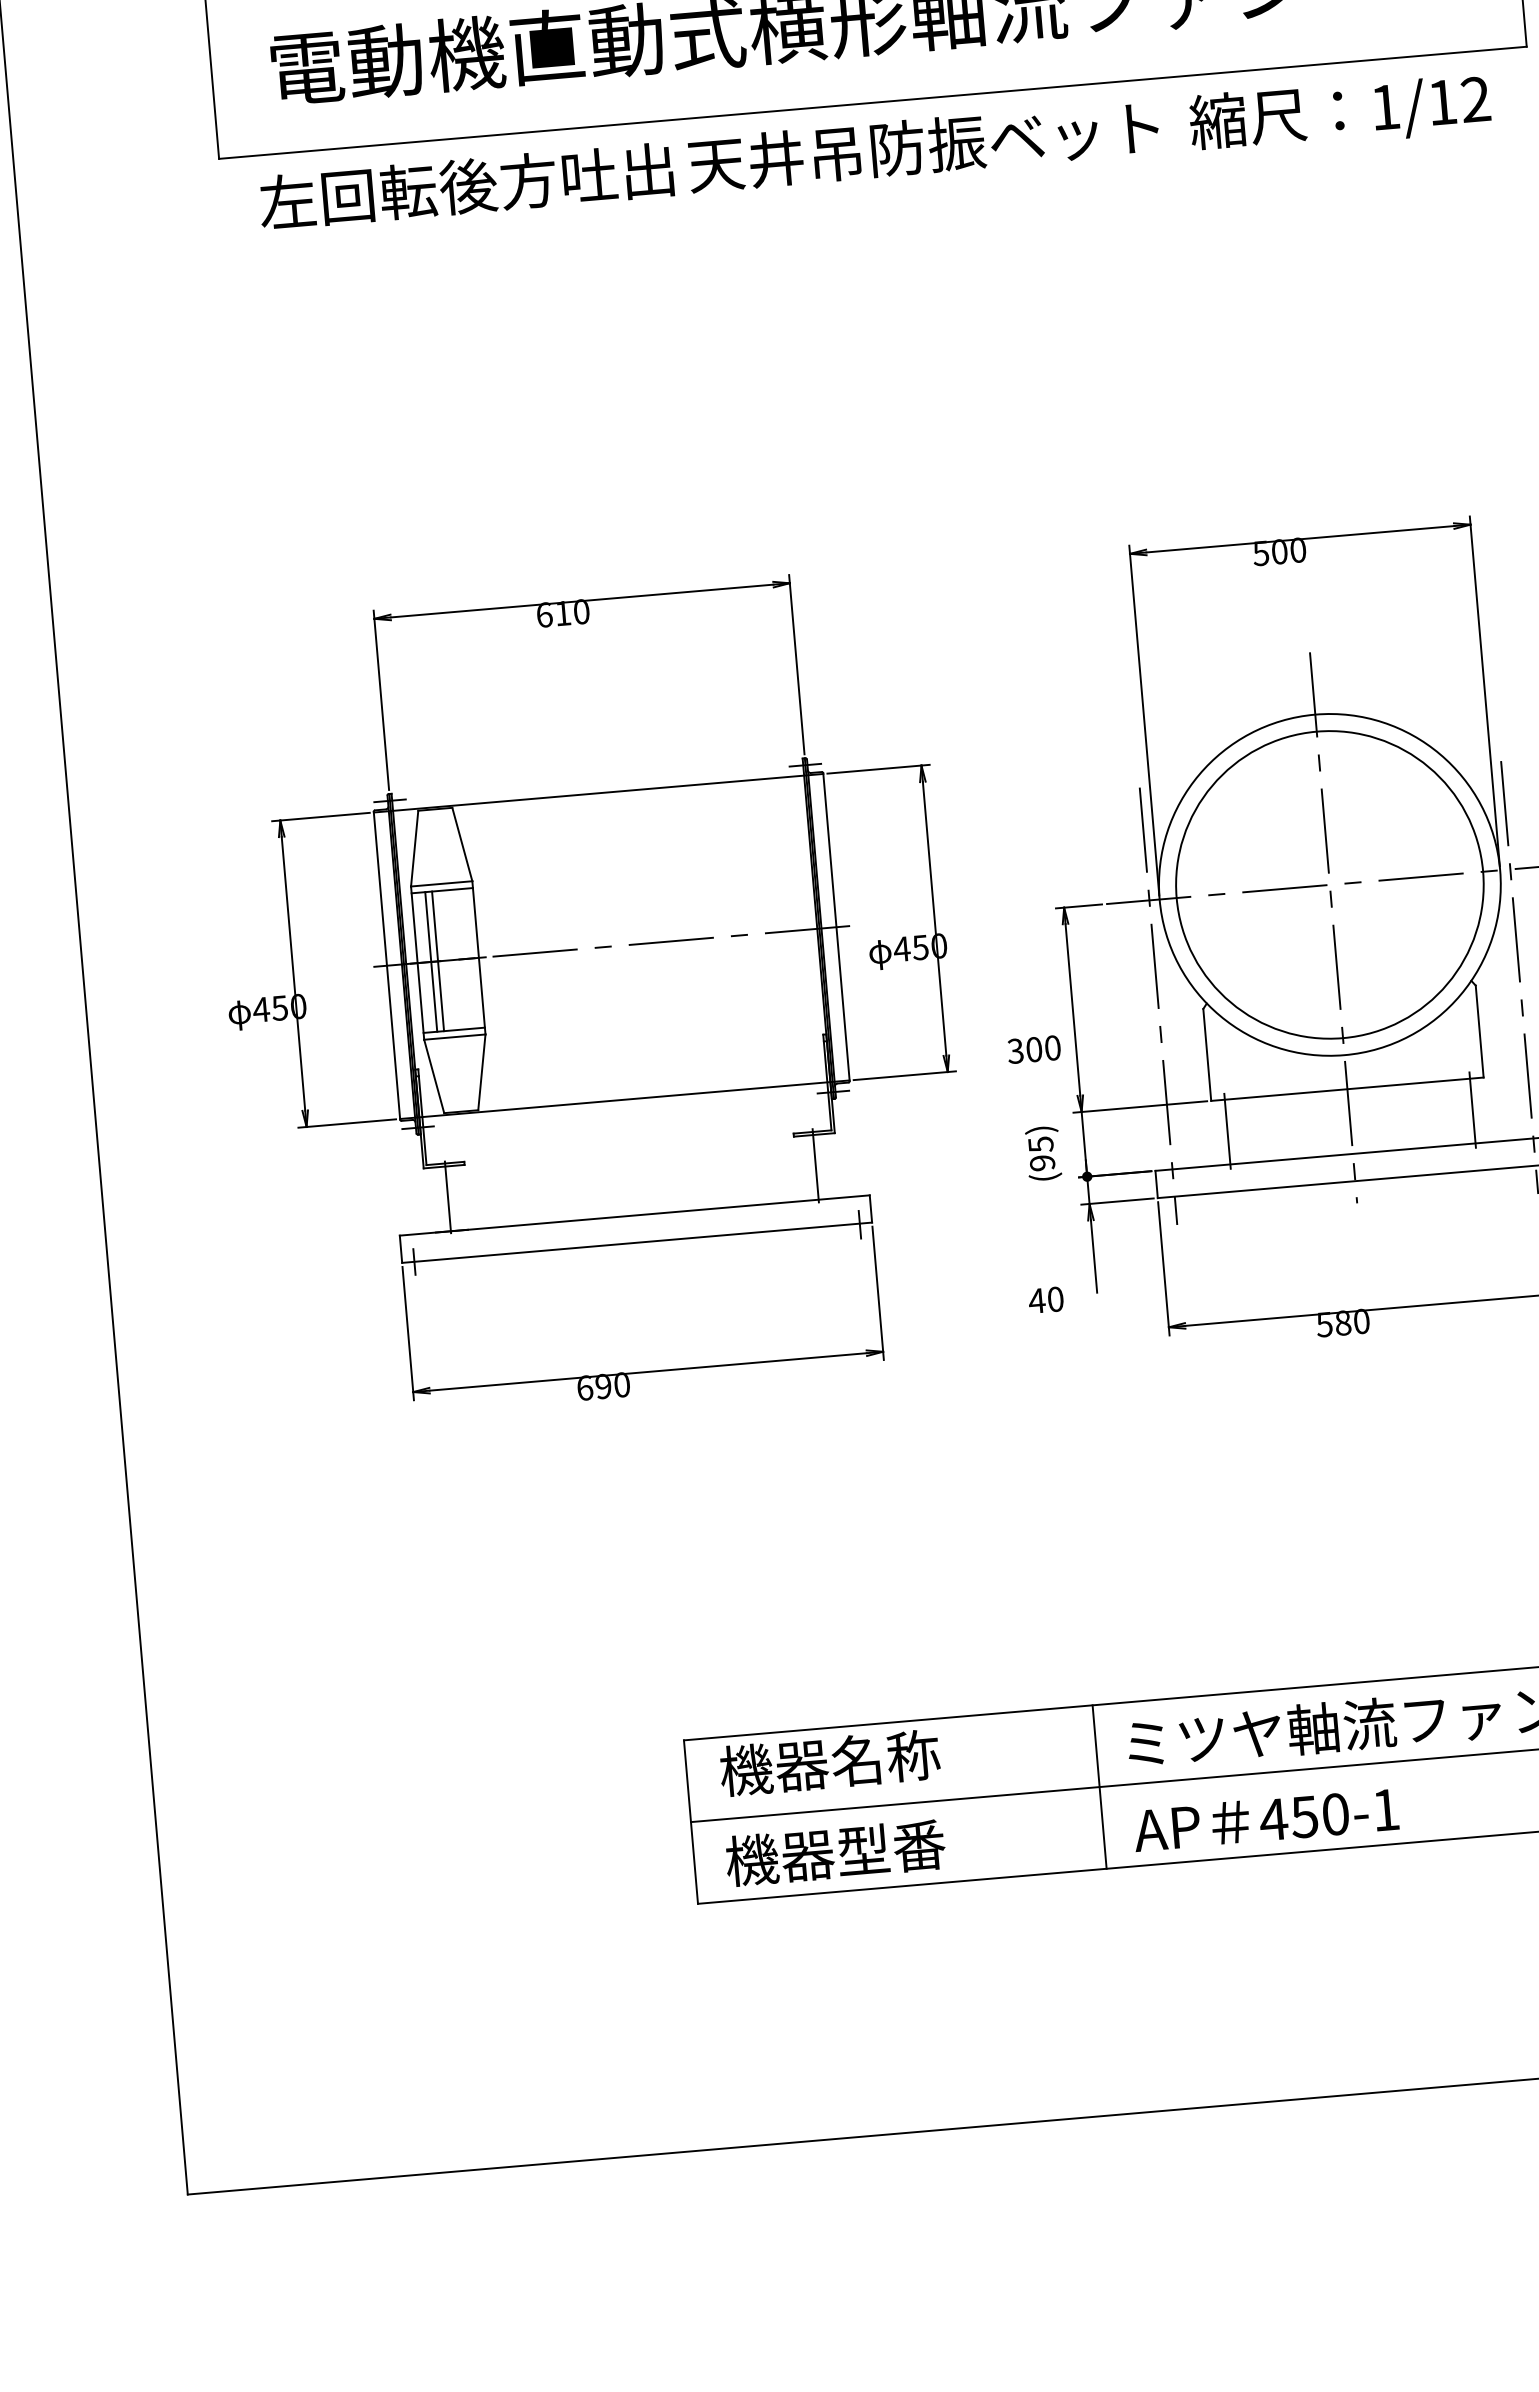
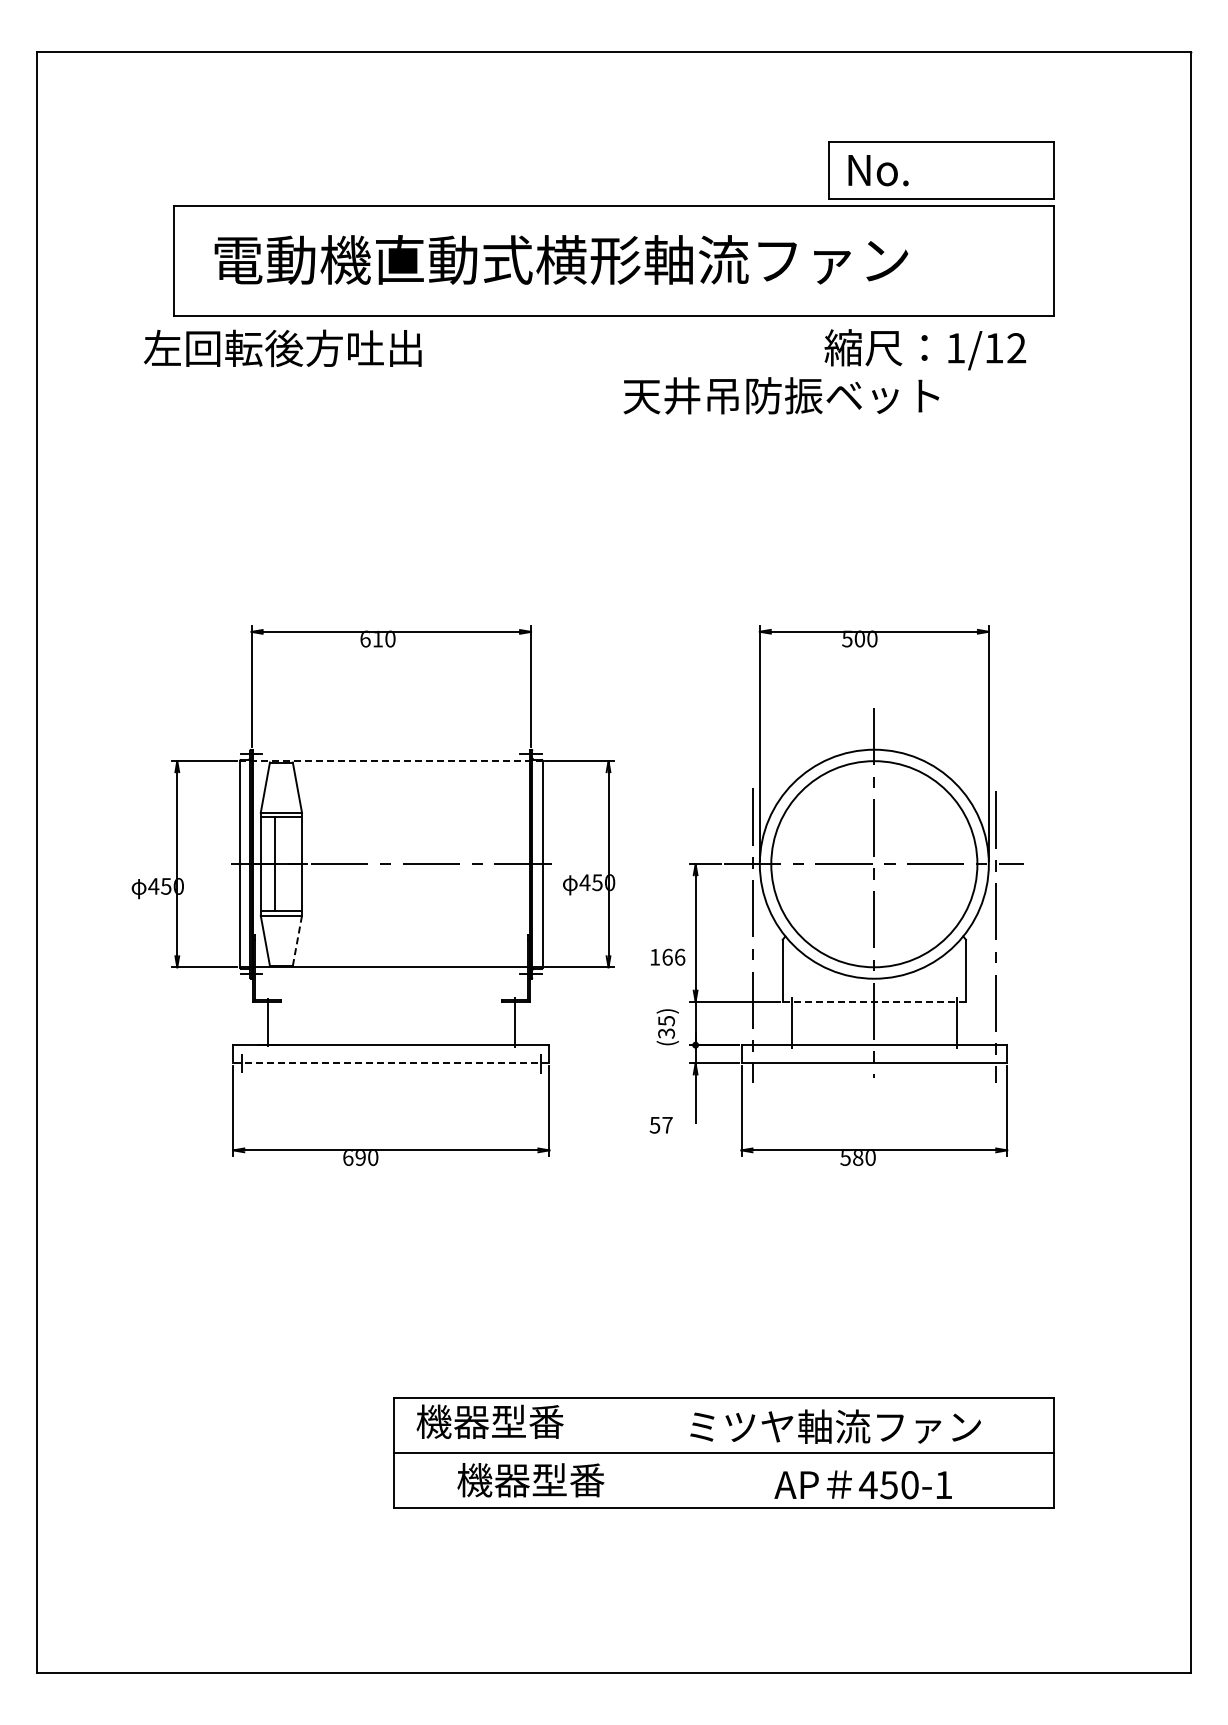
text: (923, 145) -> (781, 395), moved
text: (465, 186) -> (282, 348), moved
line: (597, 793) -> (390, 761), solid -> dashed
line: (430, 962) -> (269, 864), removed
text: (1034, 1048) -> (667, 956), 300 -> 166
line: (481, 1071) -> (297, 940), solid -> dashed
line: (1347, 1088) -> (874, 1001), solid -> dashed
text: (1042, 1163) -> (666, 1033), (95) -> (35)
line: (635, 1242) -> (390, 1063), solid -> dashed
text: (1045, 1299) -> (660, 1124), 40 -> 57
text: (885, 1757) -> (527, 1421), 機器名称 -> 機器型番
line: (1098, 1787) -> (668, 1453), removed
text: (1264, 1819) -> (862, 1484), moved
text: (835, 1853) -> (530, 1480), moved

